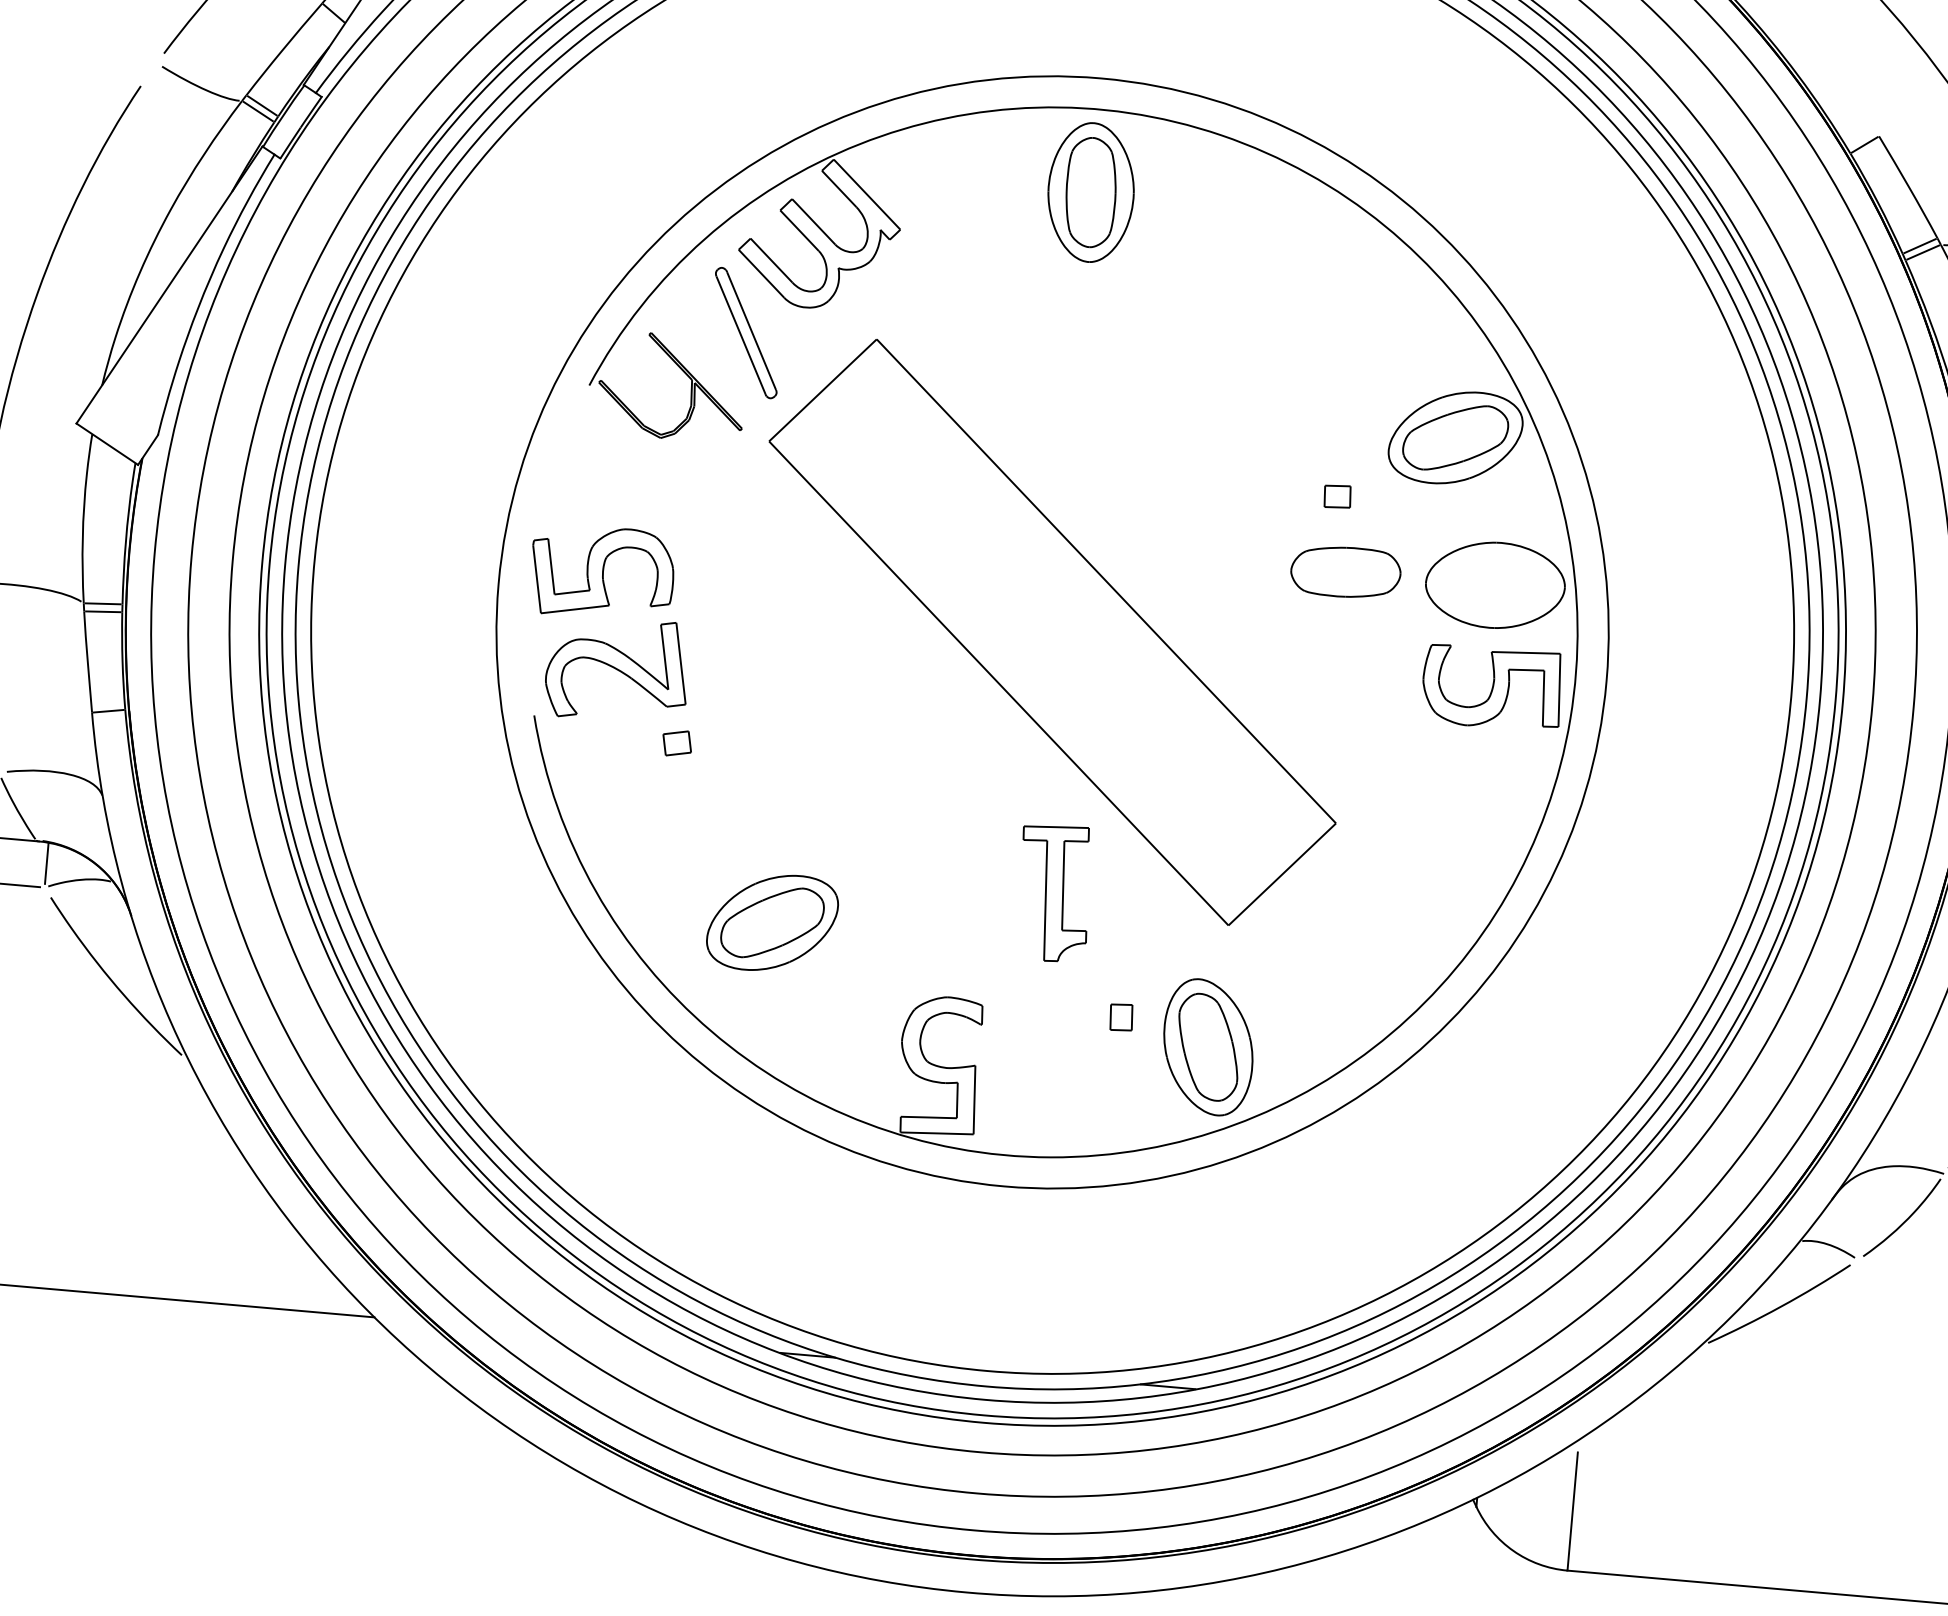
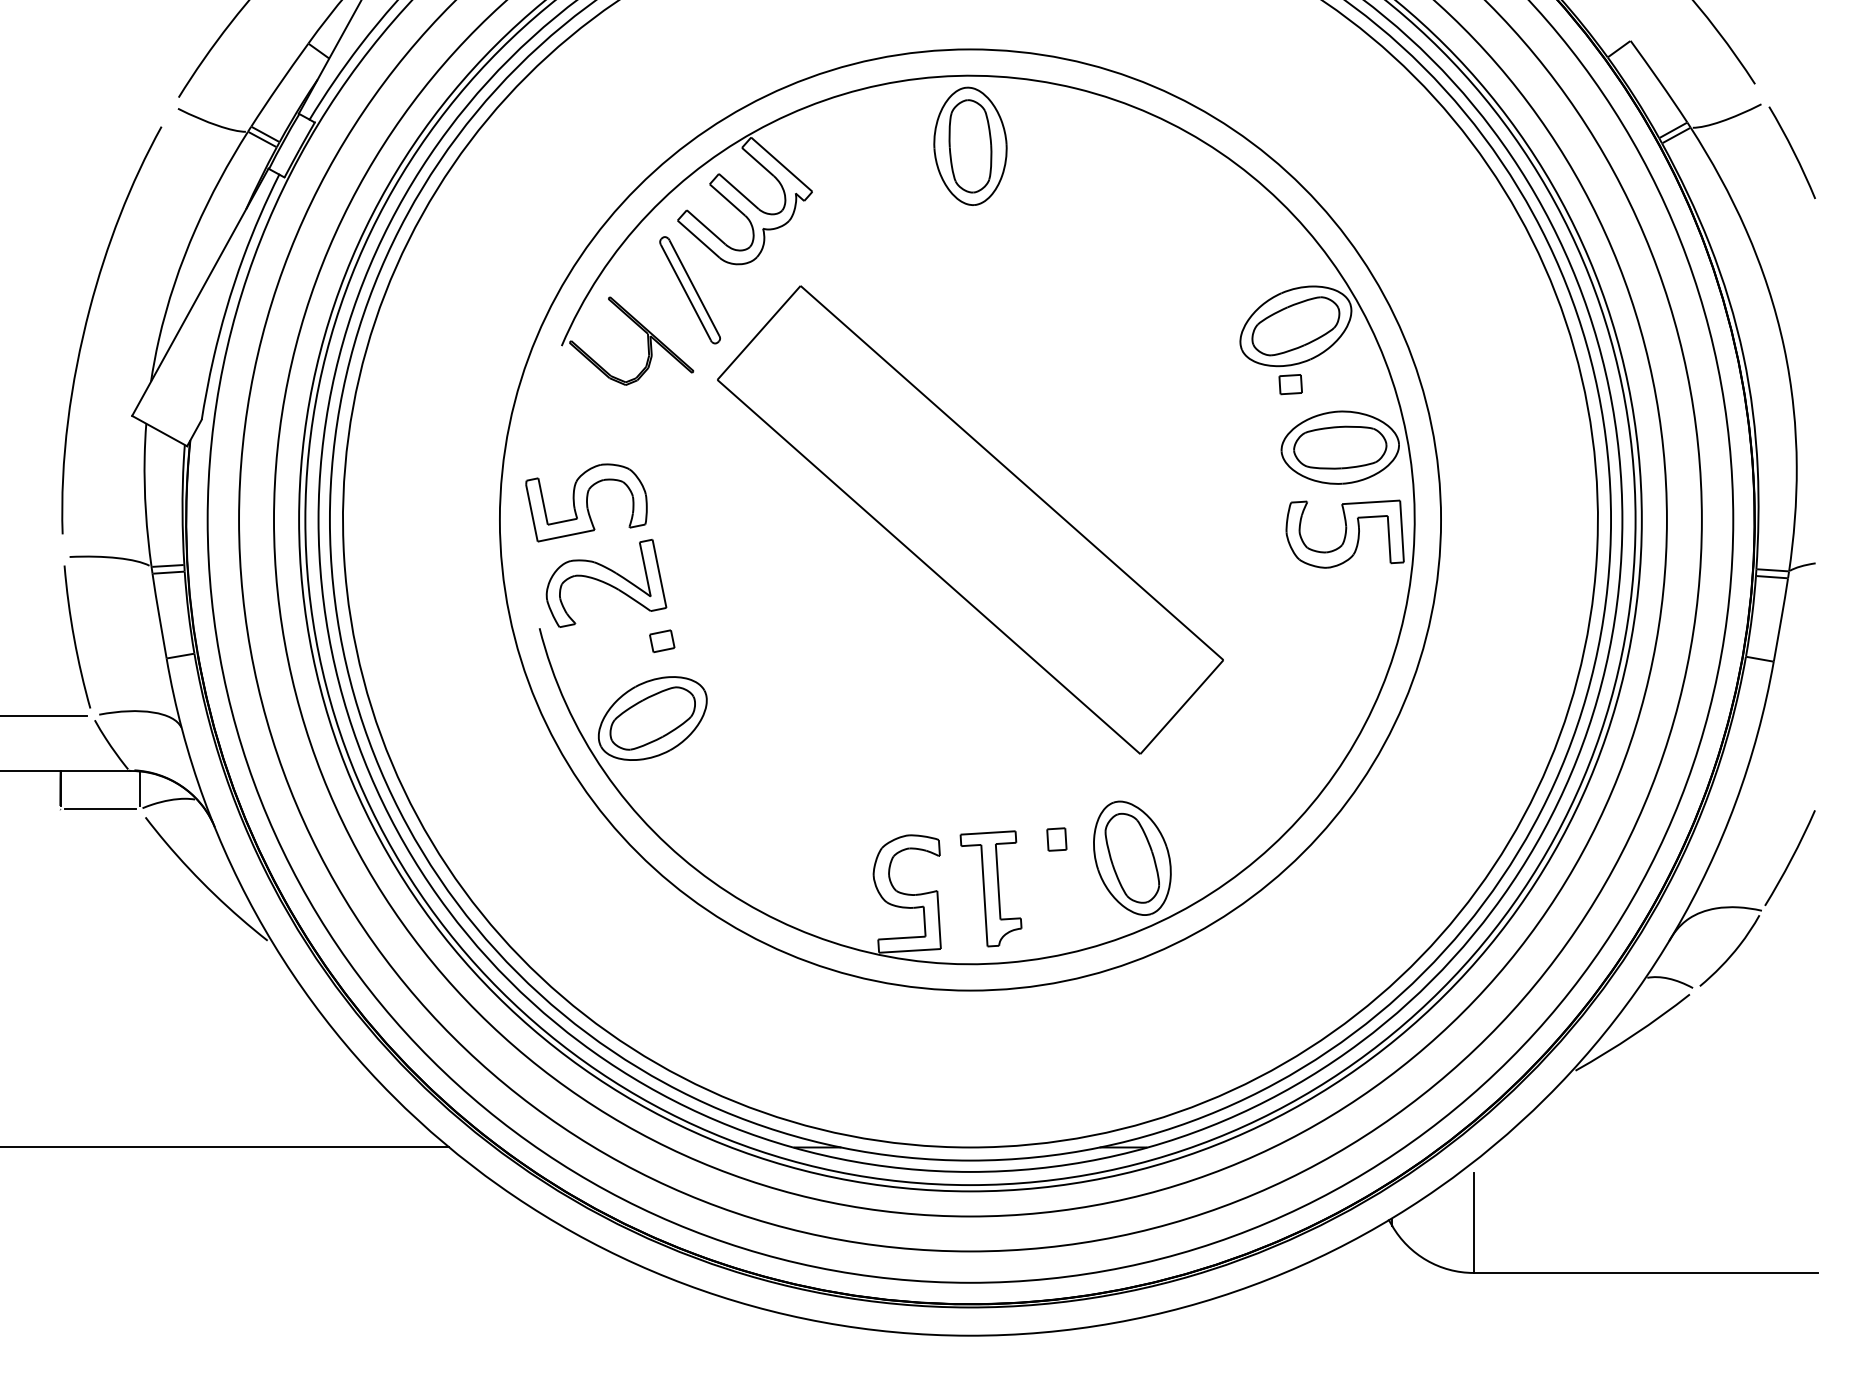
part: (1337, 496) -> (1290, 384), moved
part: (1346, 572) -> (1340, 447), moved
part: (1053, 892) -> (990, 888), moved
part: (772, 922) -> (652, 718), moved

